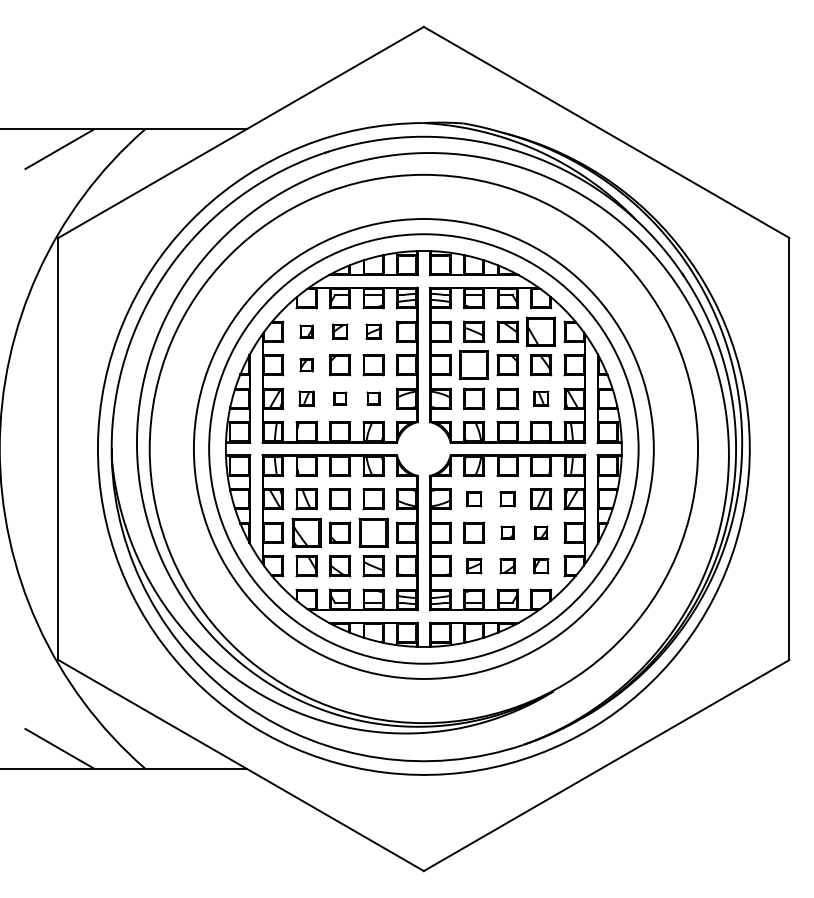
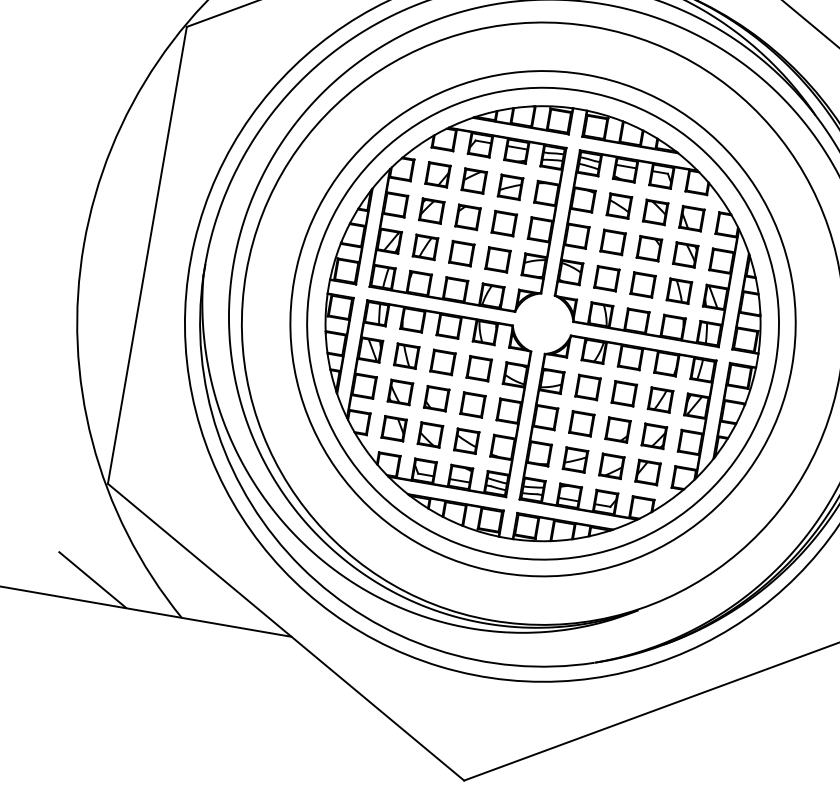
part: (306, 331) -> (437, 174), size x1.67
part: (340, 331) -> (474, 180), size x1.43
part: (373, 331) -> (510, 187), size x1.43
part: (541, 331) -> (692, 218), size x0.71
part: (306, 365) -> (431, 211), size x1.67
part: (474, 365) -> (613, 242), size x0.71
part: (306, 398) -> (425, 247), size x1.43
part: (340, 398) -> (462, 253), size x1.67
part: (373, 398) -> (497, 259), size x1.67
part: (541, 398) -> (679, 291), size x1.43
part: (474, 499) -> (588, 387), size x1.43
part: (507, 499) -> (624, 394), size x1.43
part: (306, 532) -> (400, 392), size x0.71
part: (373, 532) -> (472, 404), size x0.71
part: (507, 532) -> (617, 429), size x1.67
part: (541, 532) -> (654, 436), size x1.67
part: (474, 566) -> (575, 460), size x1.43
part: (507, 566) -> (611, 466), size x1.43
part: (541, 566) -> (648, 472), size x1.43

